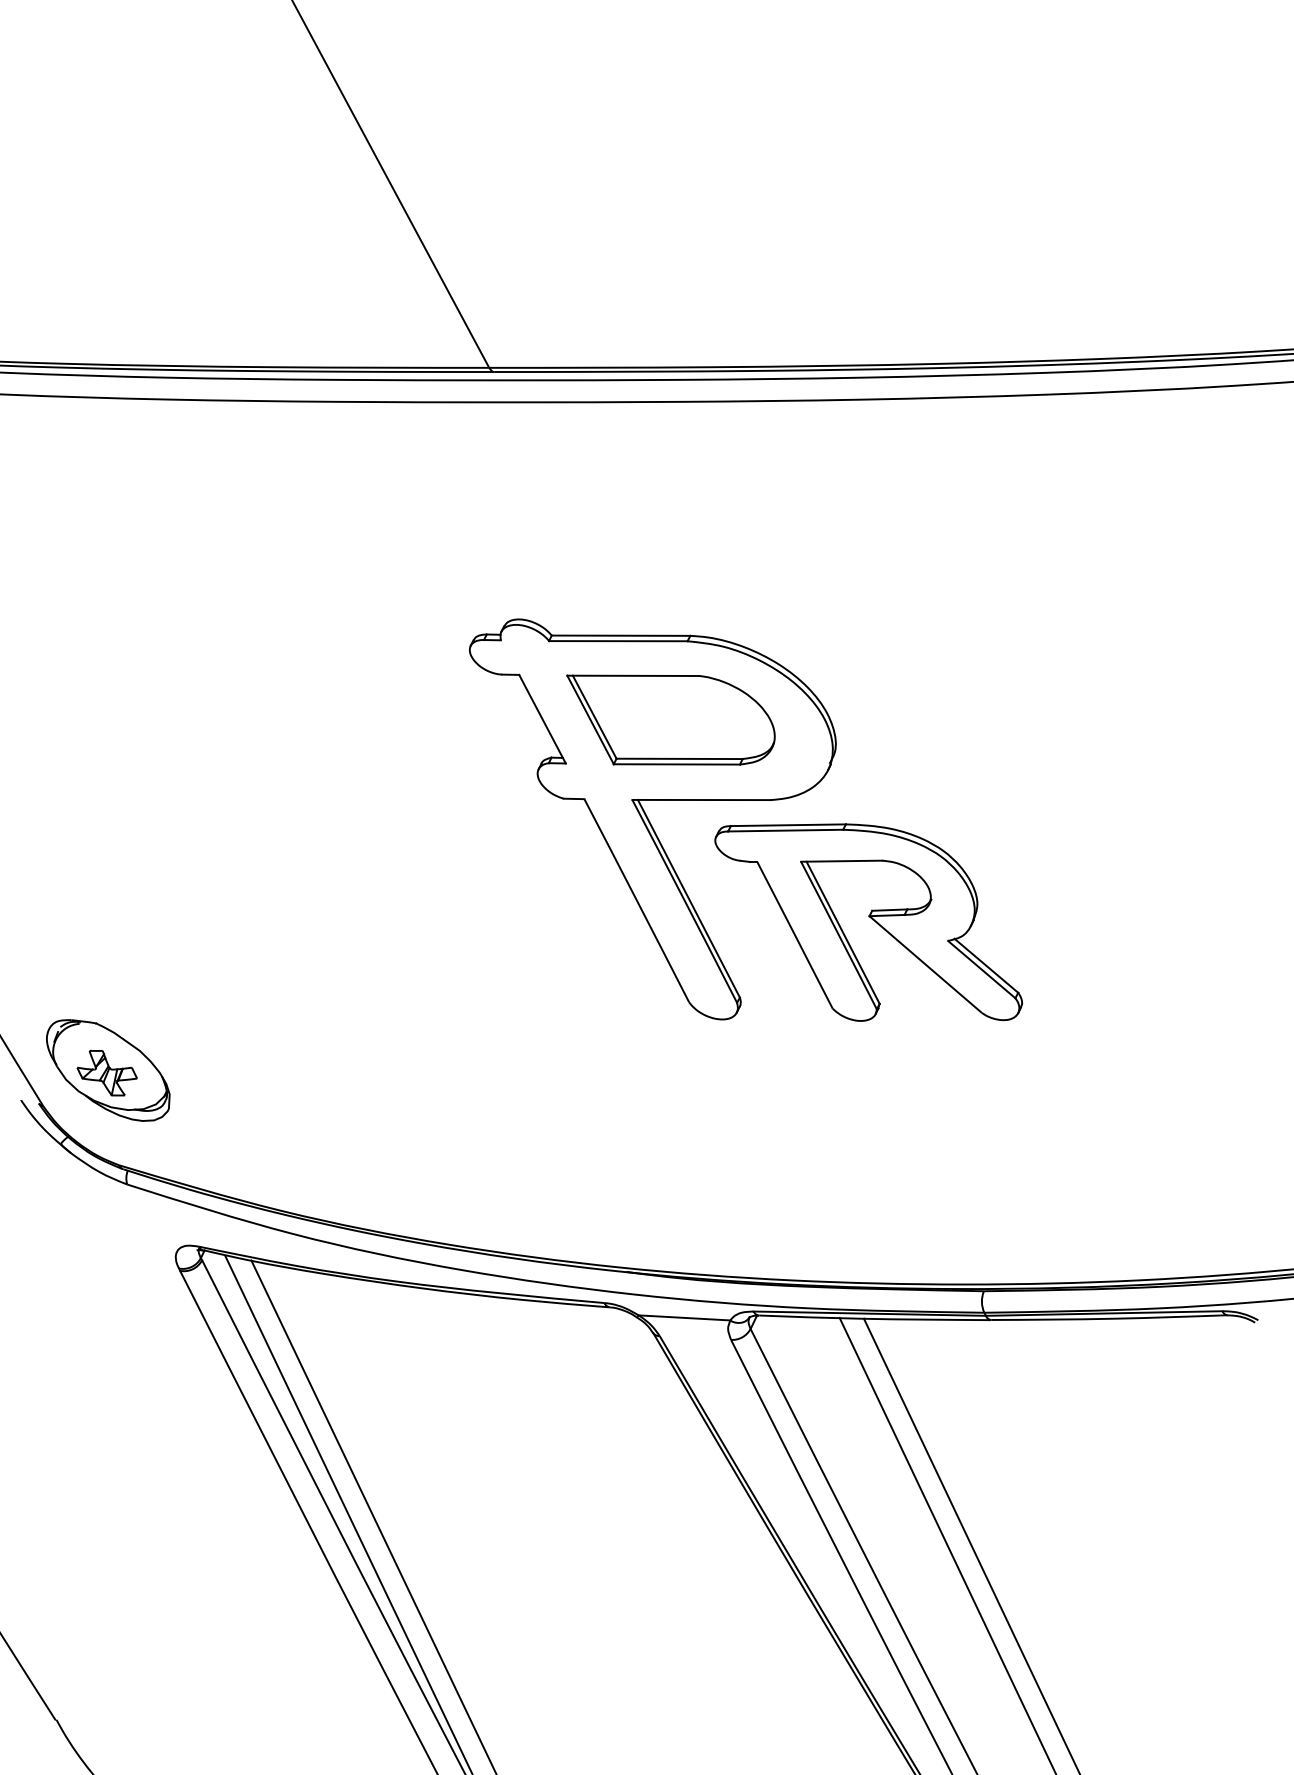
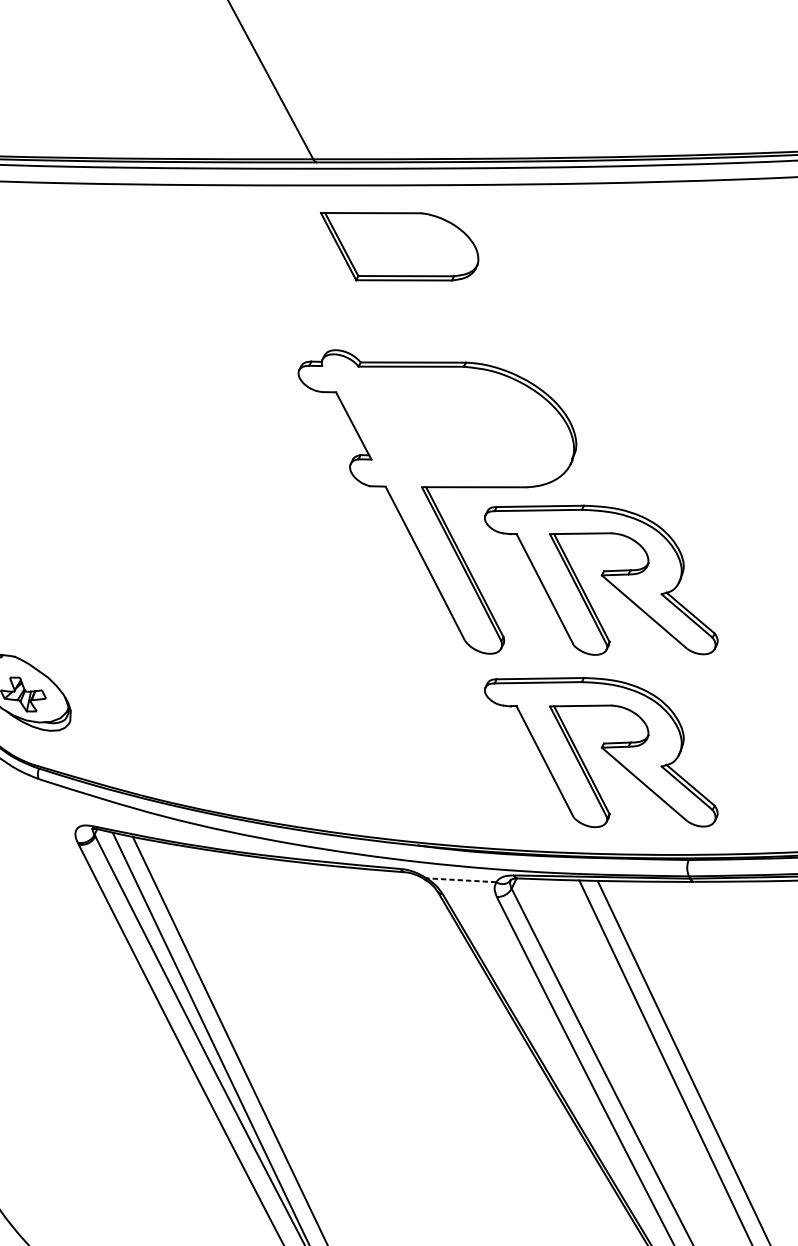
part: (670, 719) -> (399, 246), moved
part: (868, 1149) -> (601, 752), added
line: (684, 1317) -> (461, 879), solid -> dashed

